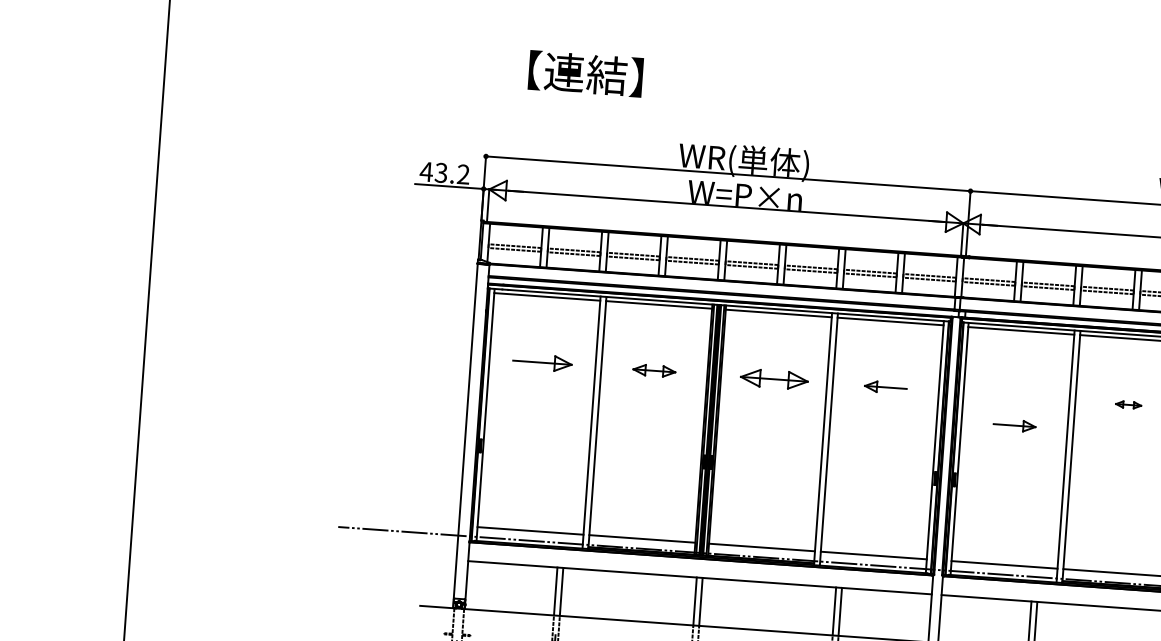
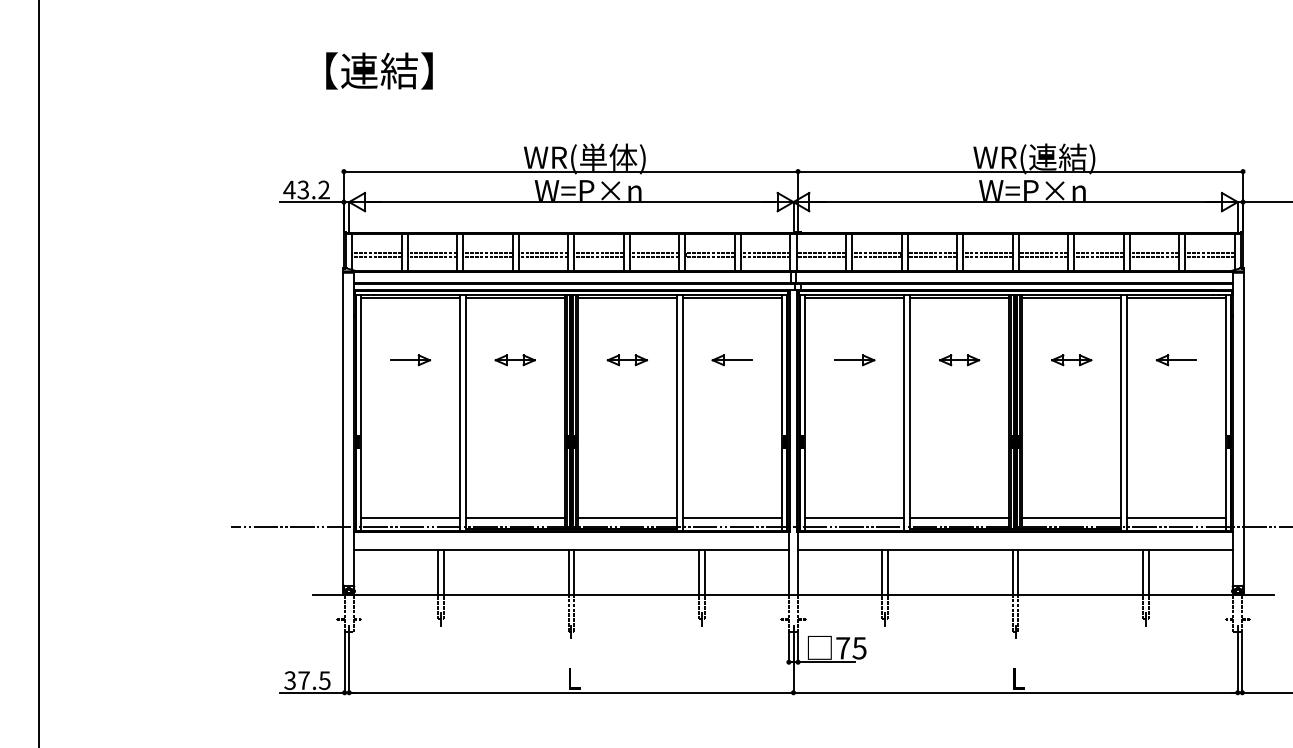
text: (585, 73) -> (379, 70), moved
part: (542, 363) -> (410, 360), size x0.71
part: (773, 379) -> (626, 360), size x0.62
part: (1128, 405) -> (959, 360), size x1.67
part: (1014, 425) -> (854, 360), moved

